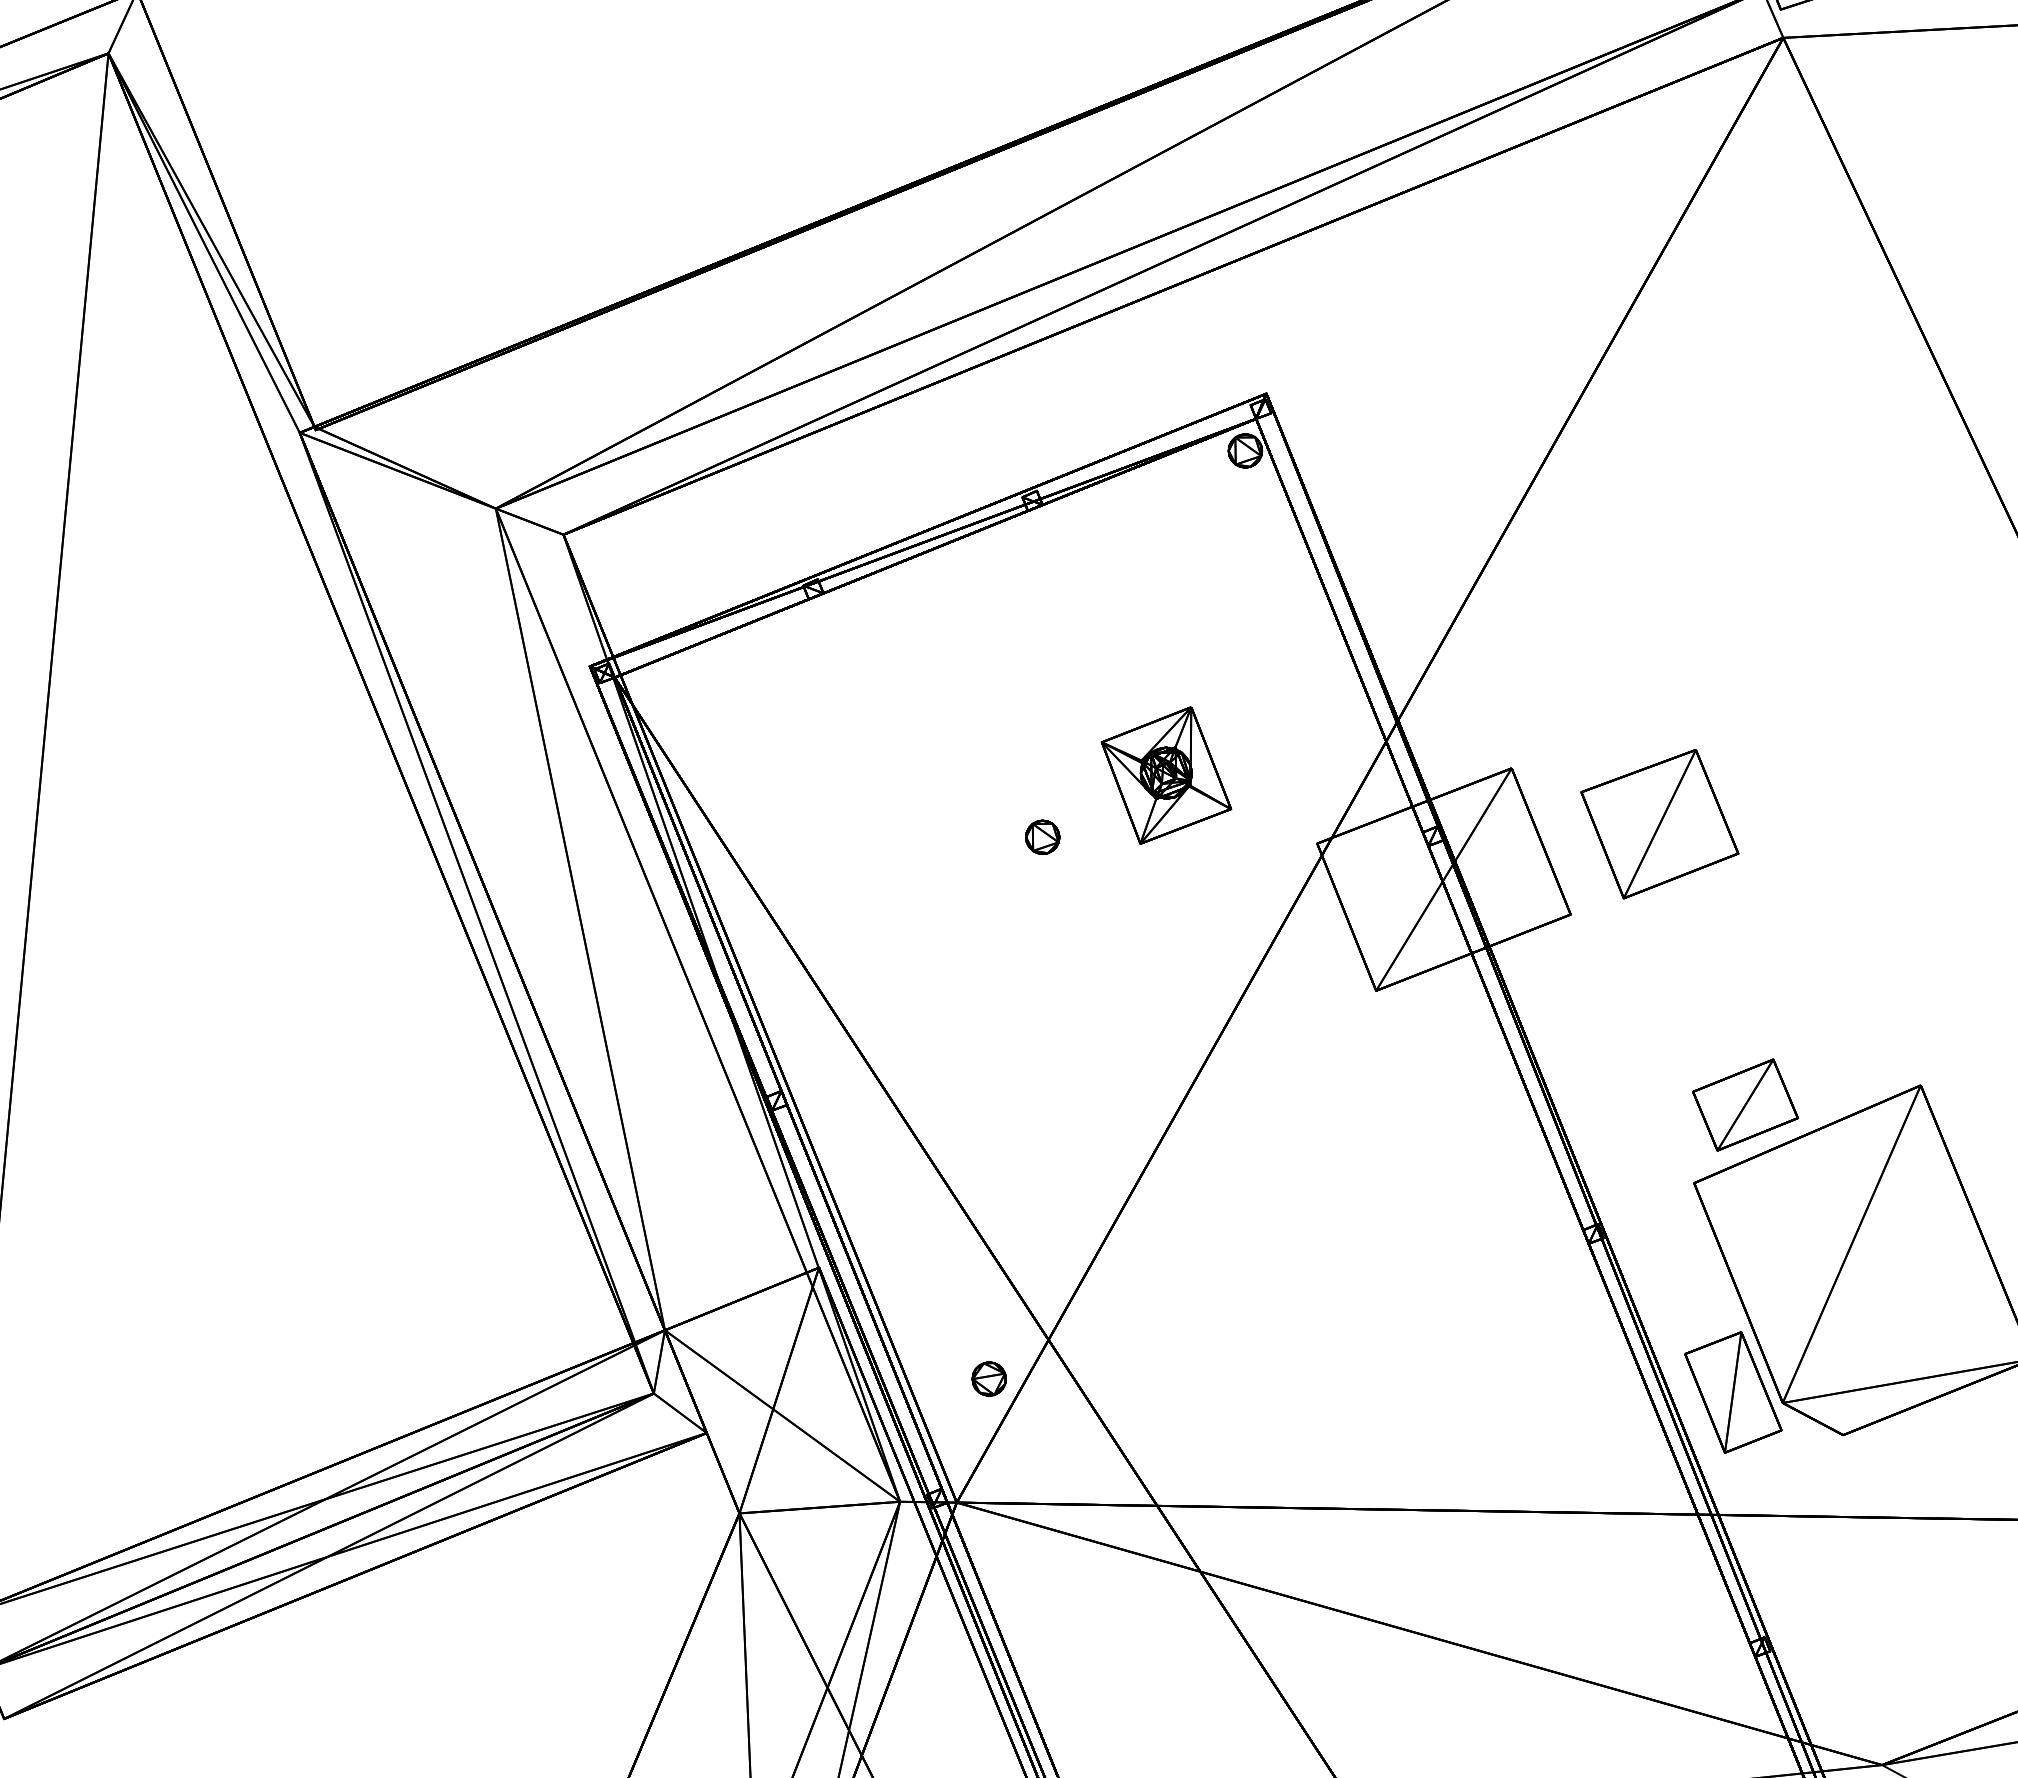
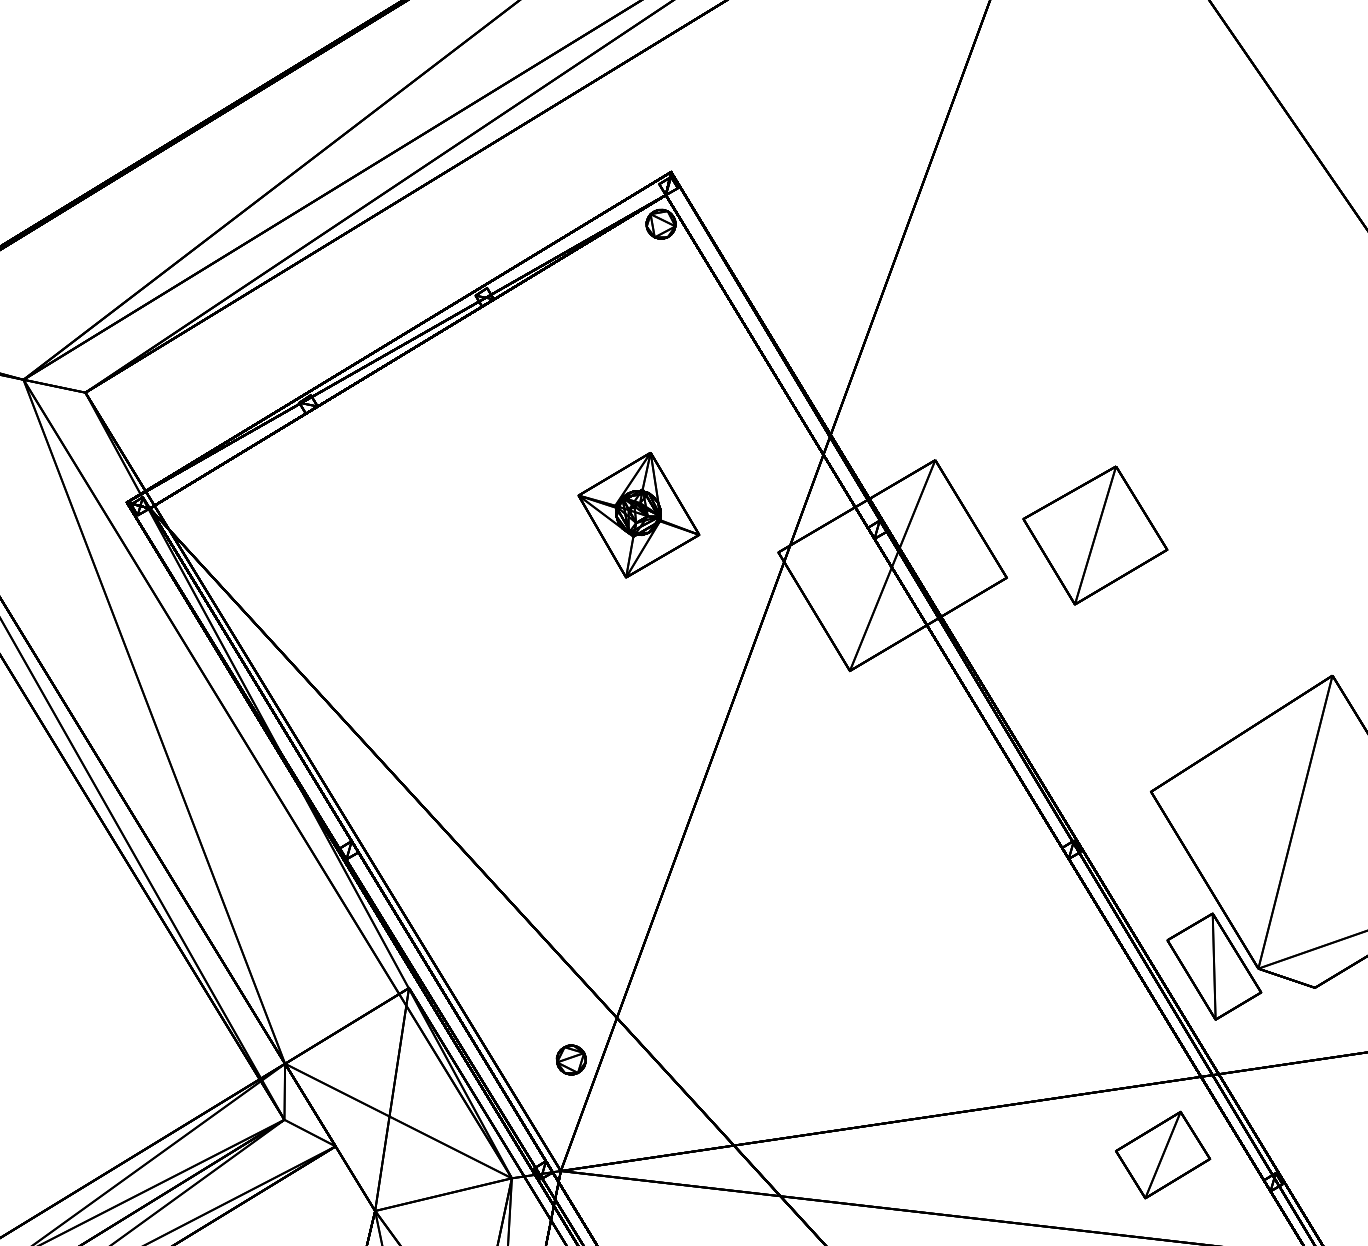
part: (1659, 824) -> (1095, 535), moved
part: (1042, 836) -> (540, 585), removed
part: (1745, 1104) -> (1162, 1154), moved

